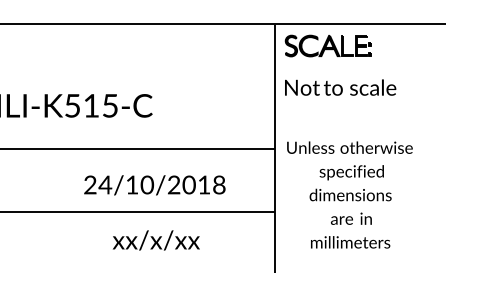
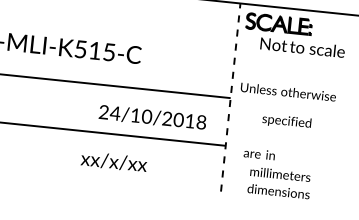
text: (340, 87) -> (302, 47), moved
text: (349, 147) -> (288, 91), moved
line: (275, 149) -> (230, 98), solid -> dashed
text: (154, 185) -> (152, 117), moved
text: (350, 194) -> (278, 191), moved
text: (351, 218) -> (259, 153), moved
text: (155, 240) -> (113, 161), moved

